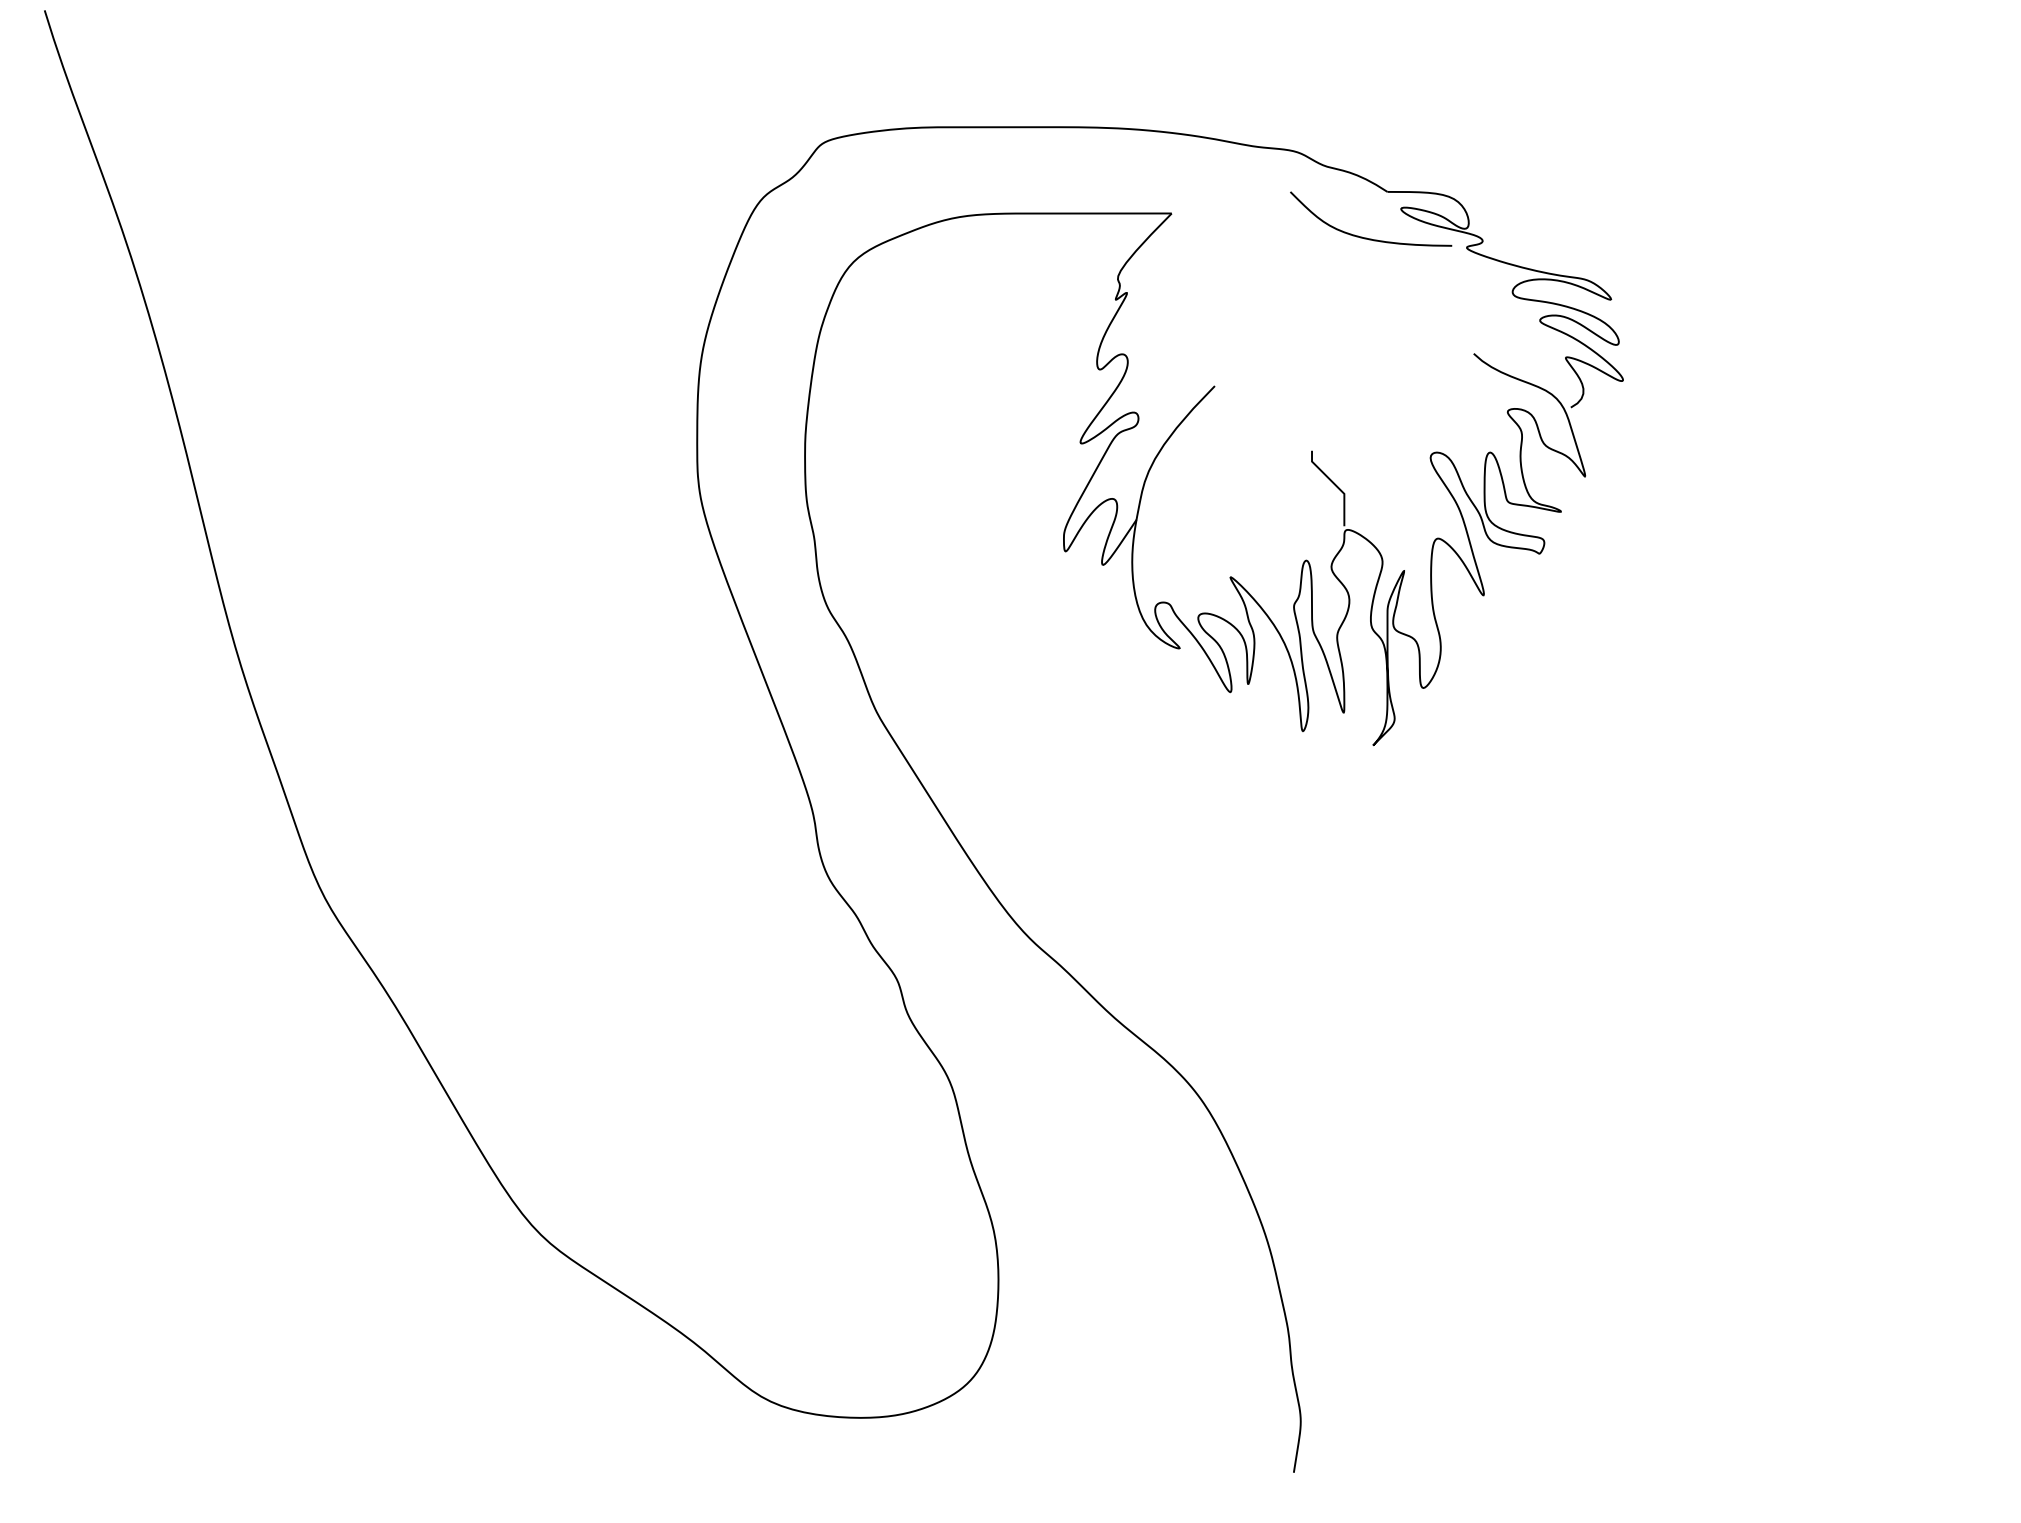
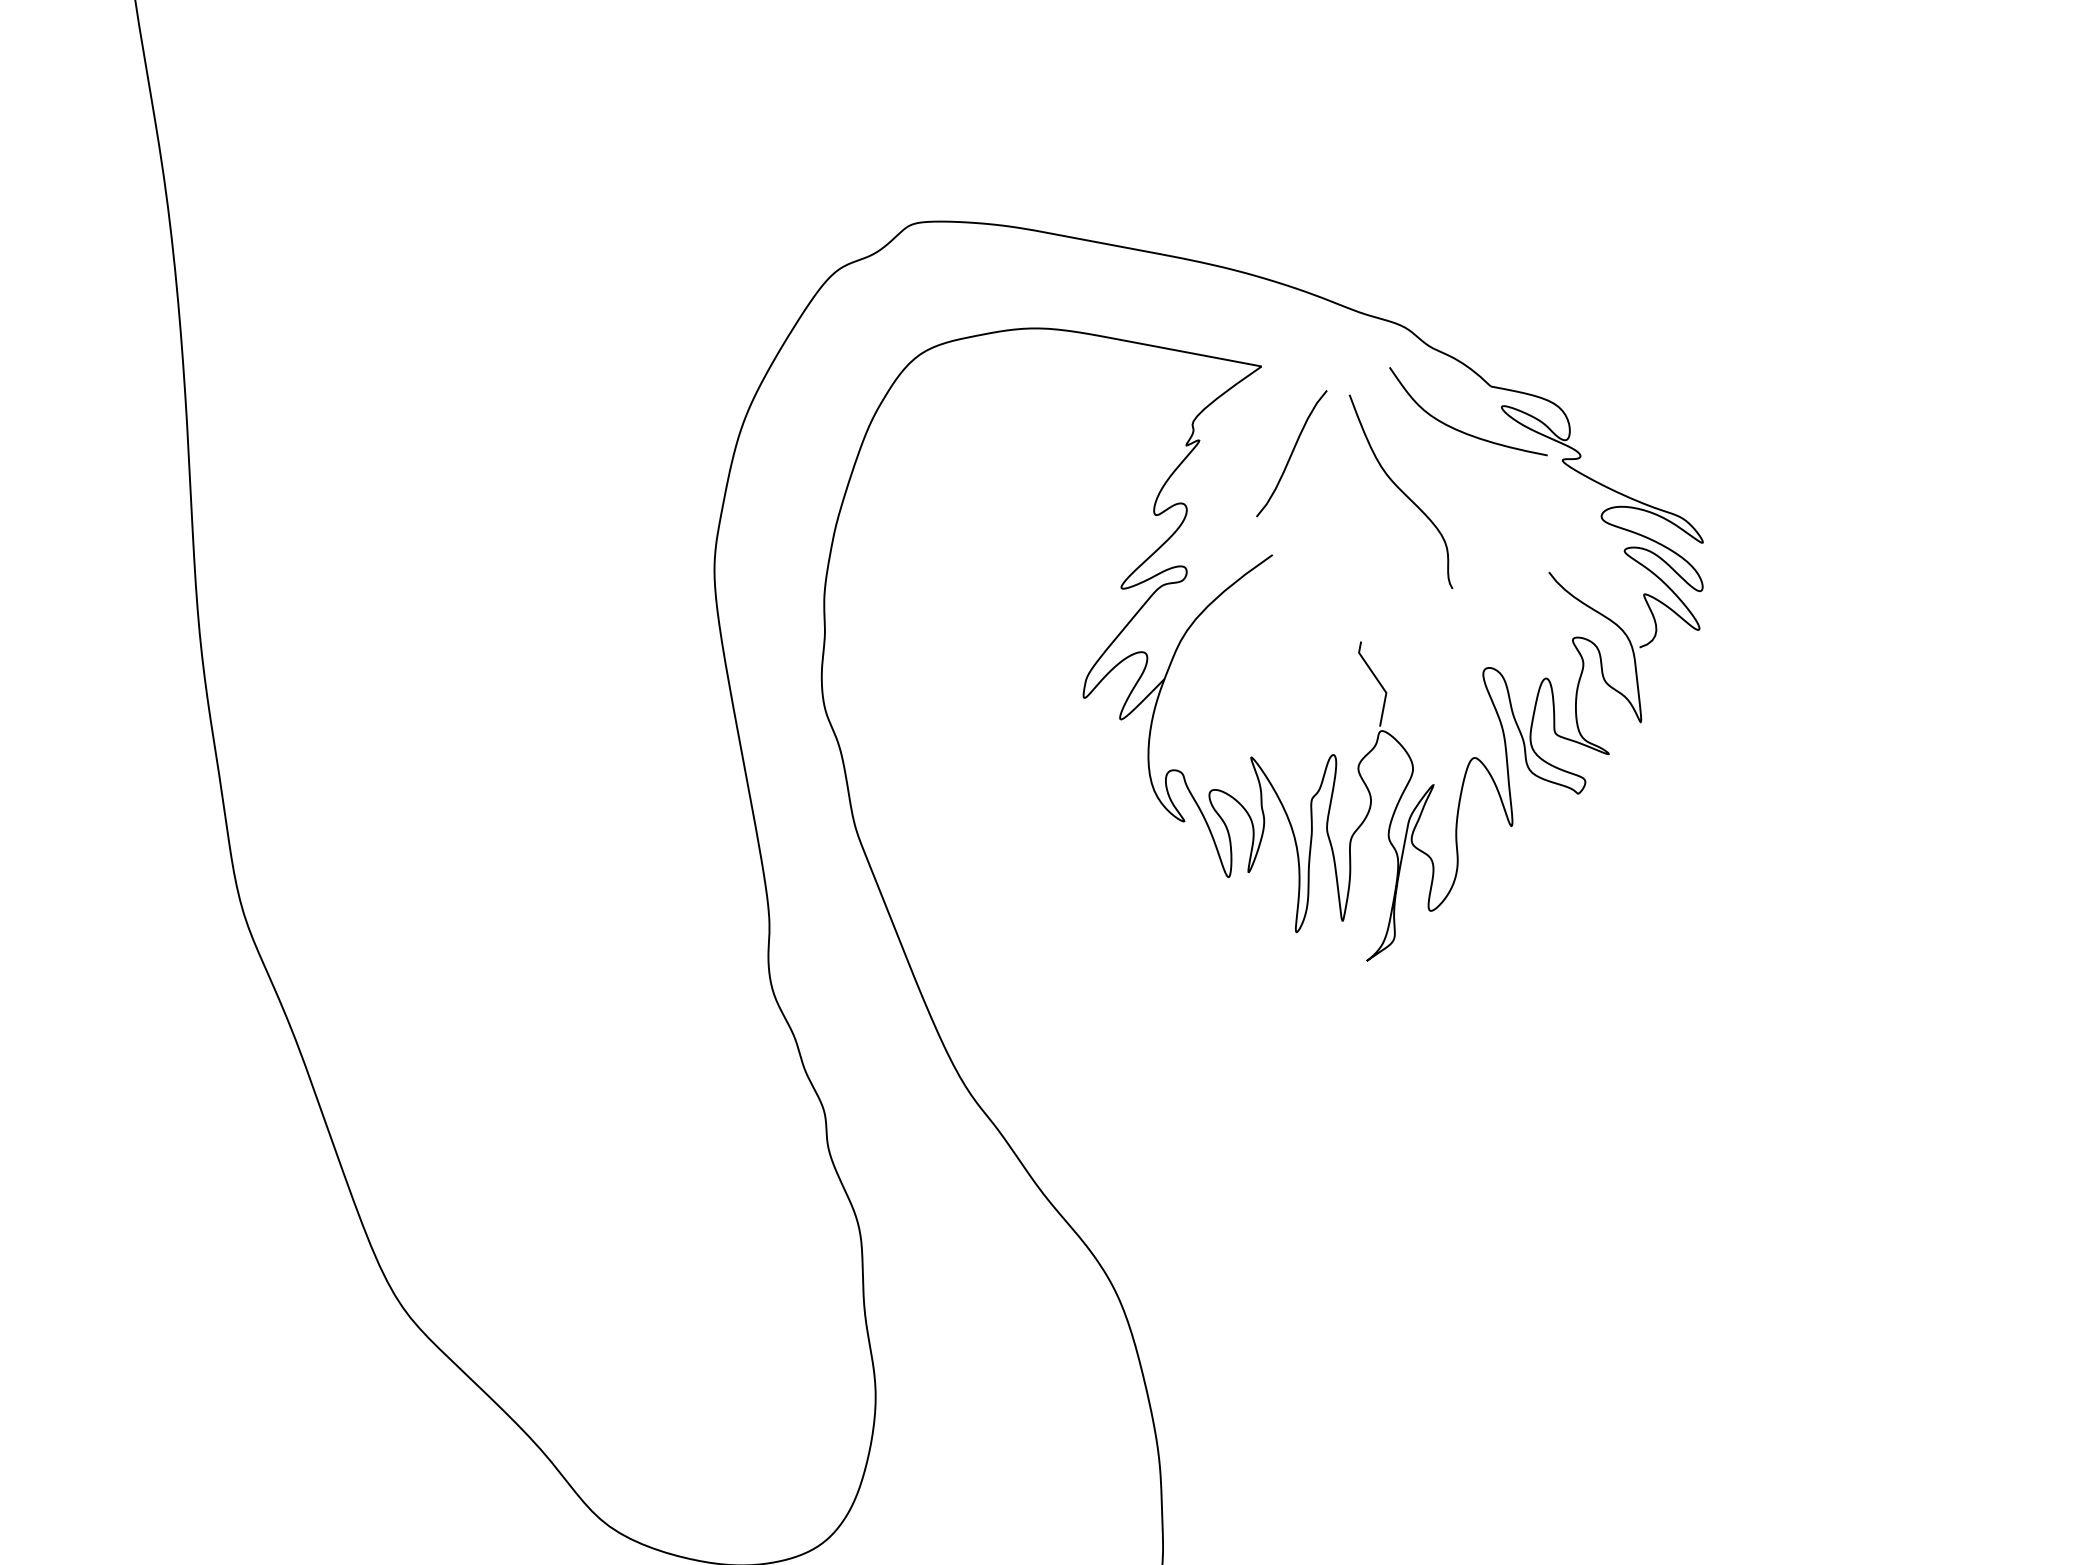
curve: (1214, 288) -> (1291, 453), added
curve: (1322, 304) -> (1400, 491), added

